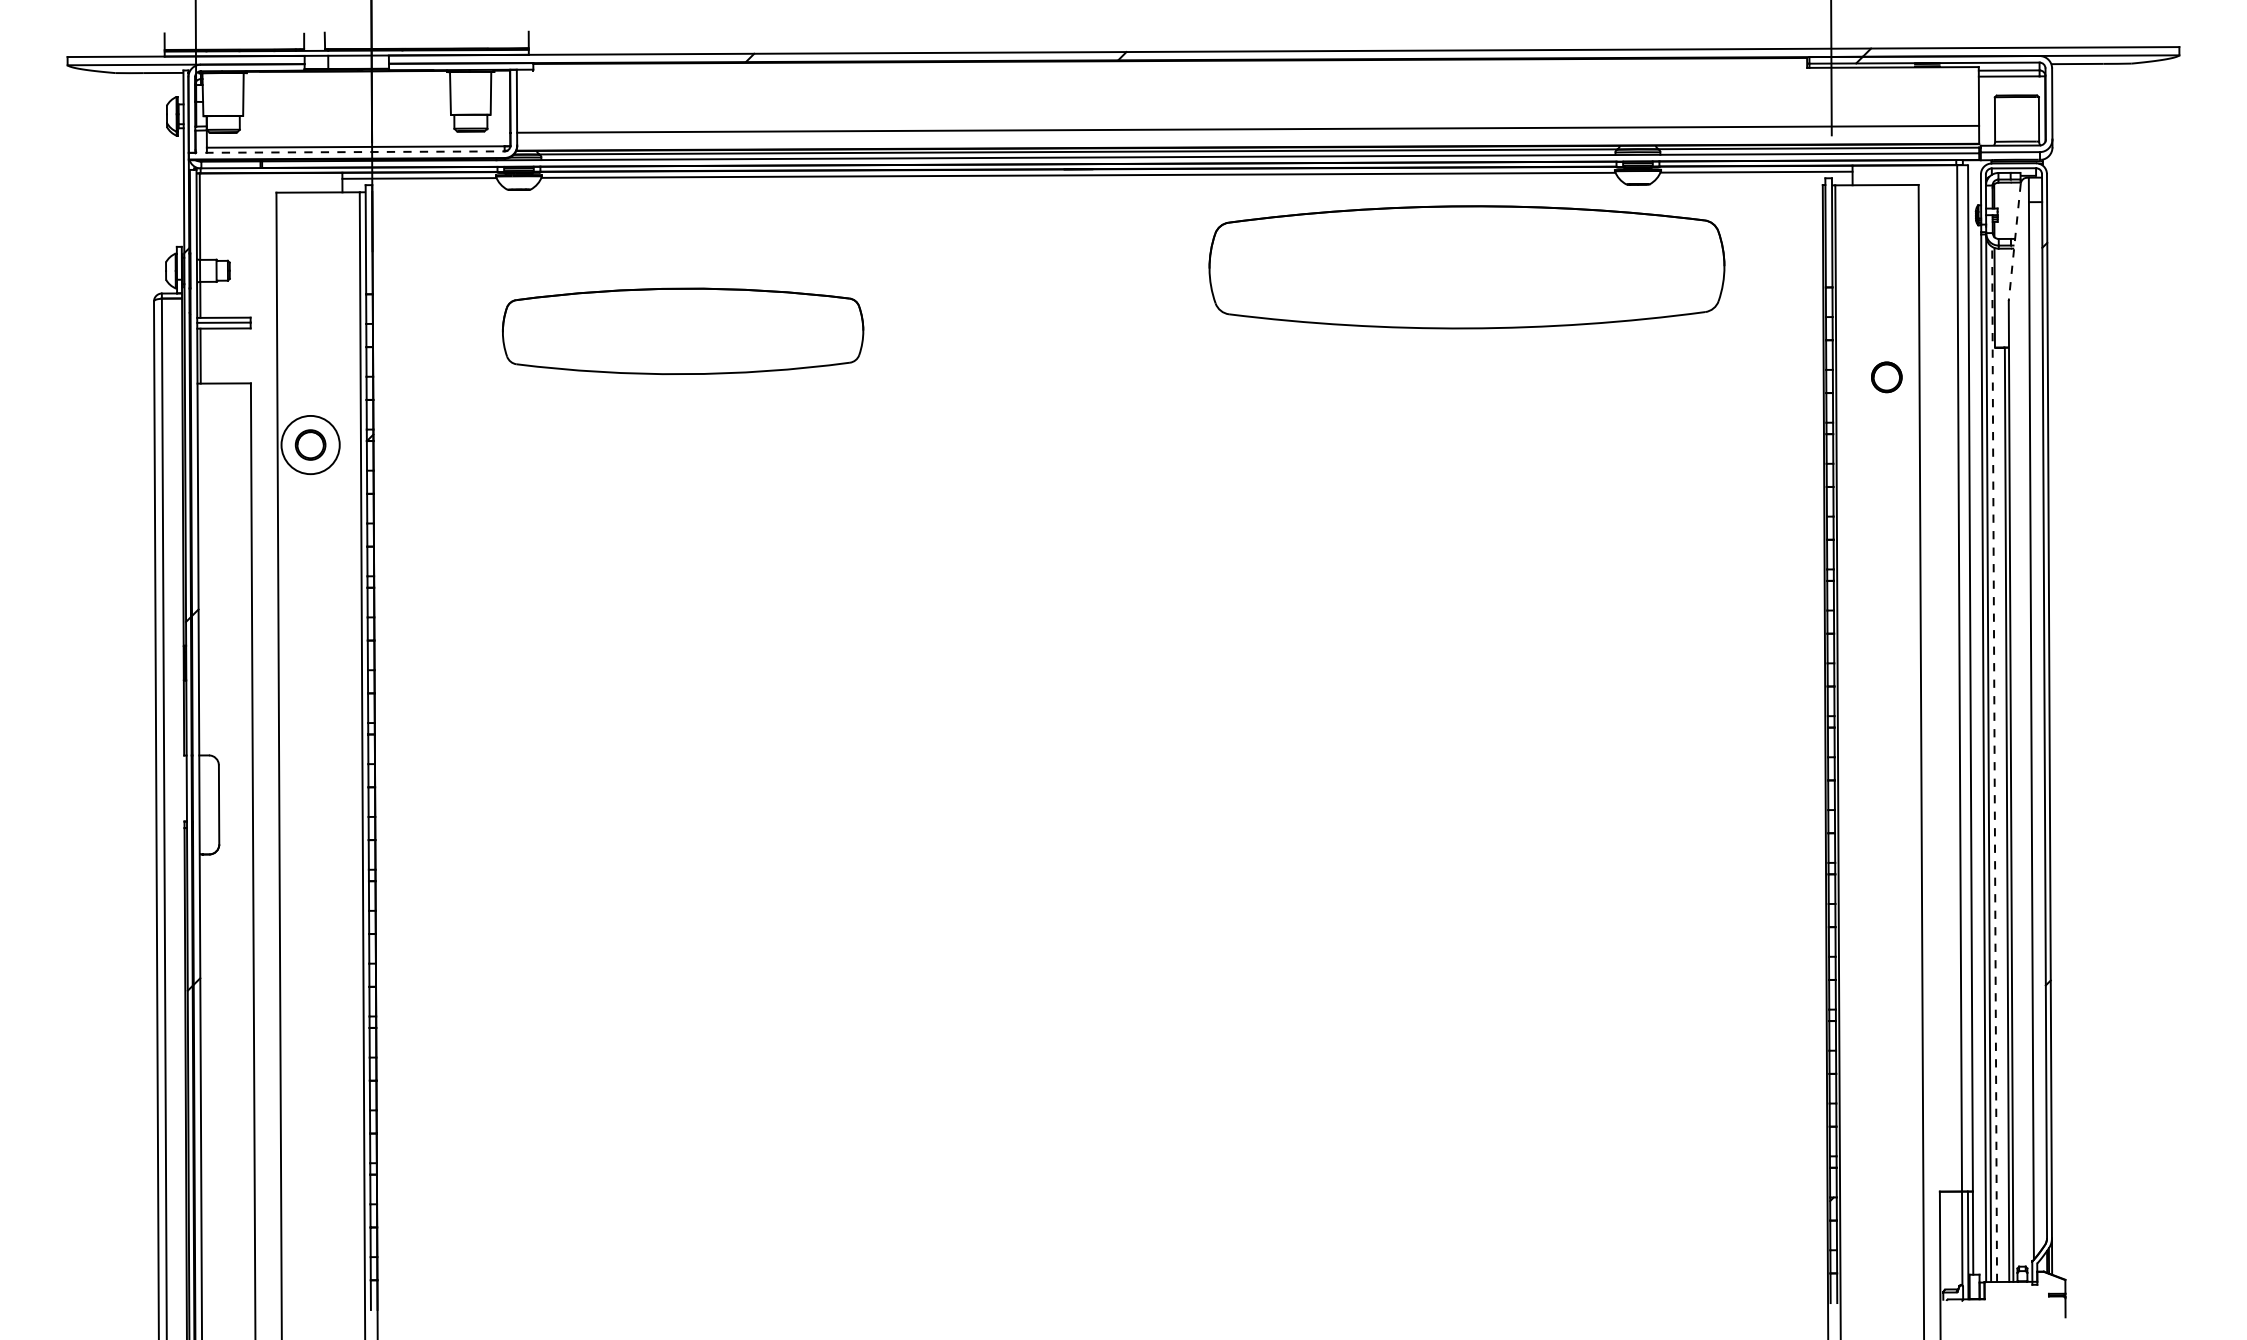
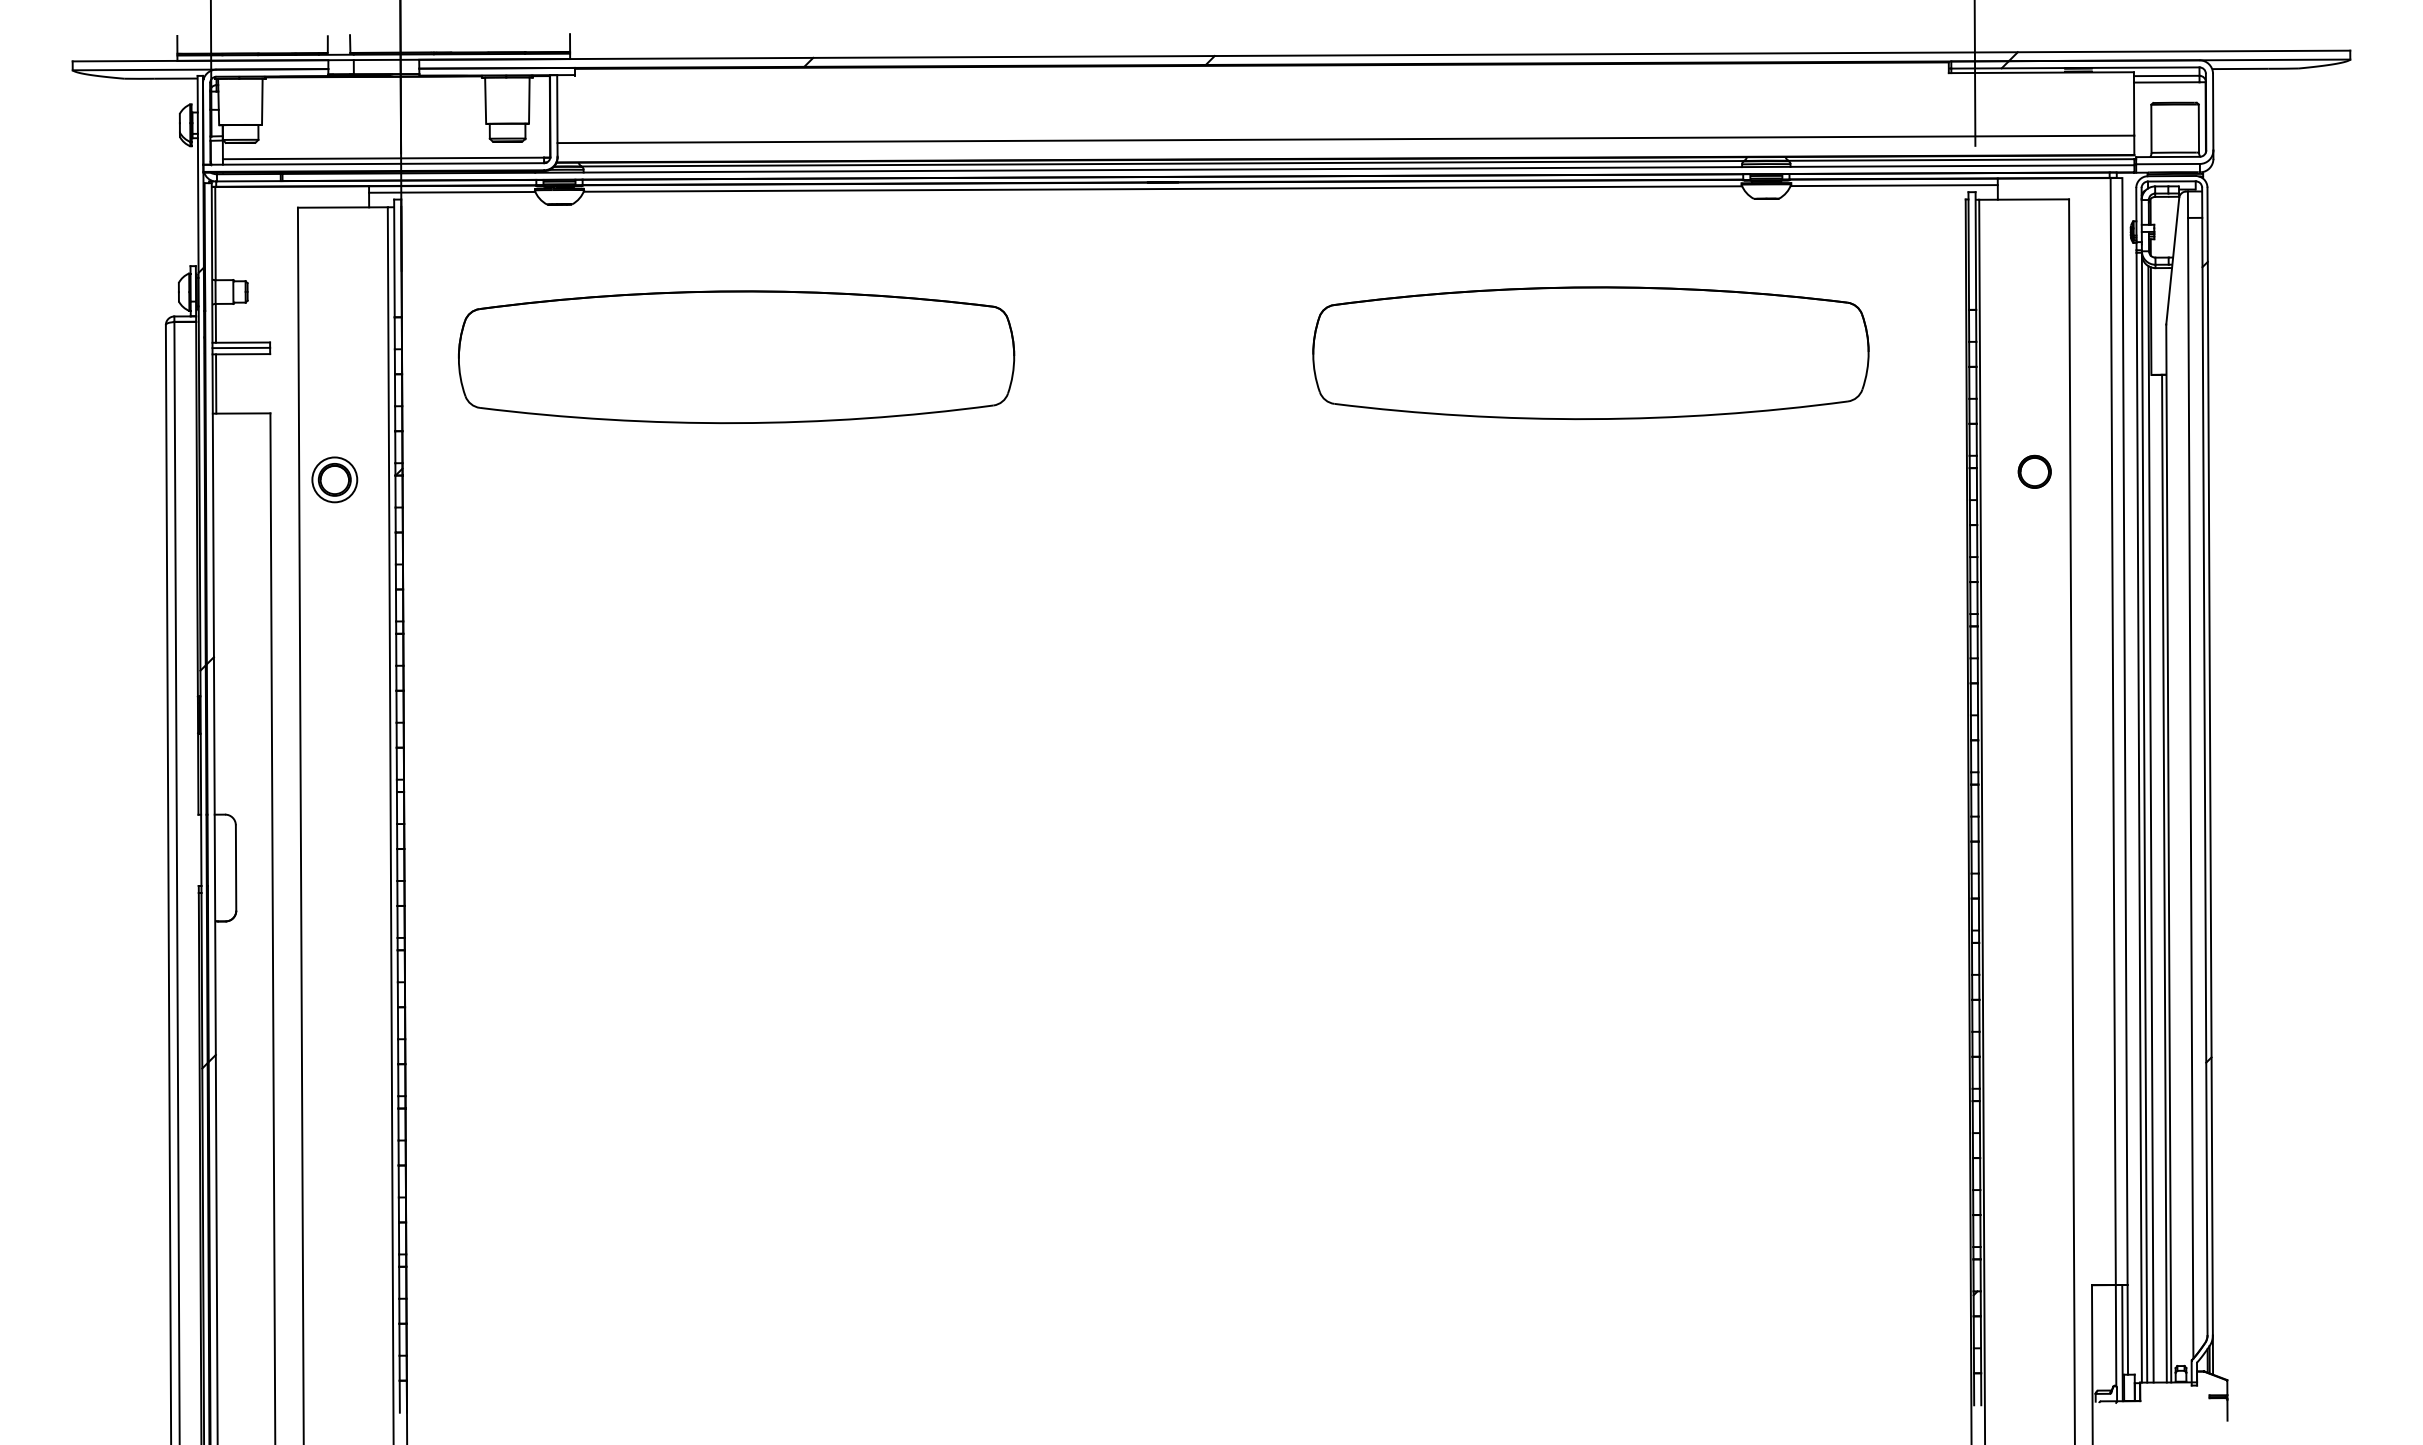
line: (347, 151) -> (374, 163), dashed -> solid
line: (2014, 242) -> (2172, 261), dashed -> solid
part: (1466, 267) -> (1590, 353), moved
part: (683, 331) -> (736, 357), size x1.43
part: (1886, 377) -> (2034, 471), moved
circle: (310, 444) -> (334, 479), size x0.71
line: (1995, 763) -> (2151, 823), dashed -> solid

